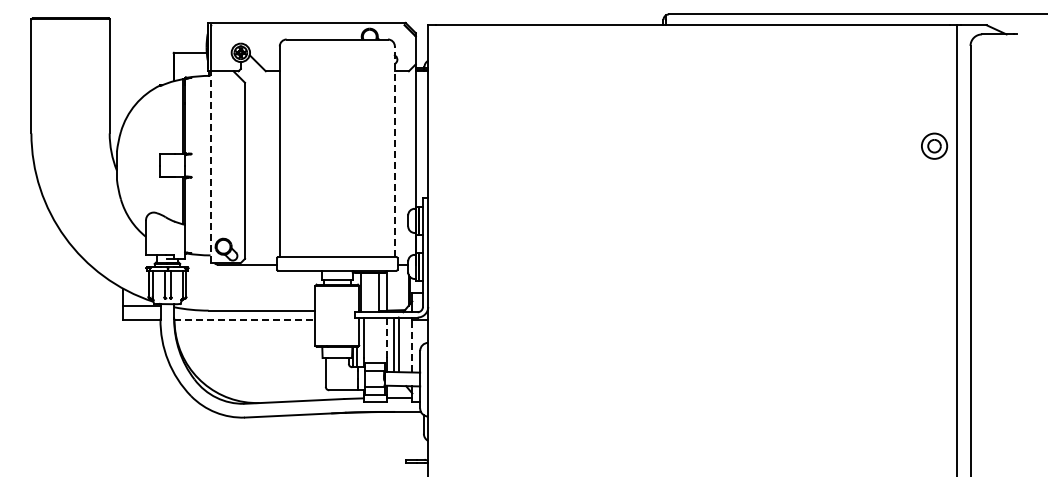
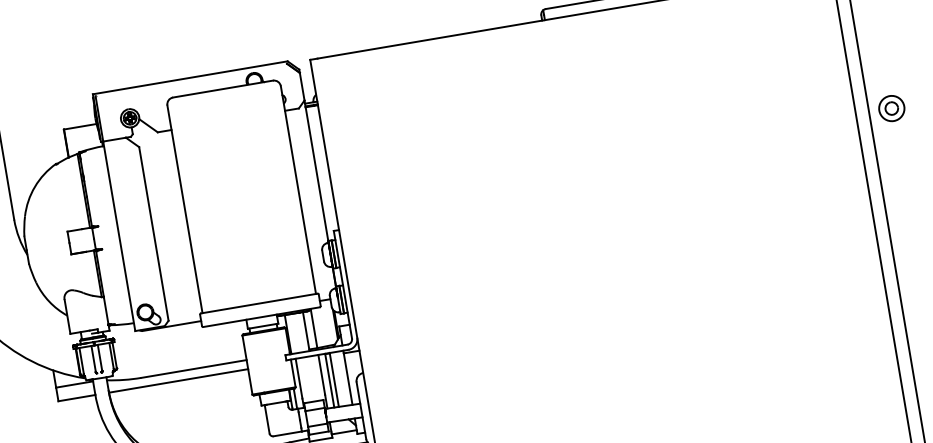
part: (934, 145) -> (891, 107), moved
line: (394, 151) -> (298, 189), dashed -> solid
line: (210, 166) -> (119, 235), dashed -> solid
line: (244, 319) -> (178, 380), dashed -> solid
line: (387, 337) -> (322, 374), dashed -> solid
line: (412, 345) -> (348, 378), dashed -> solid

